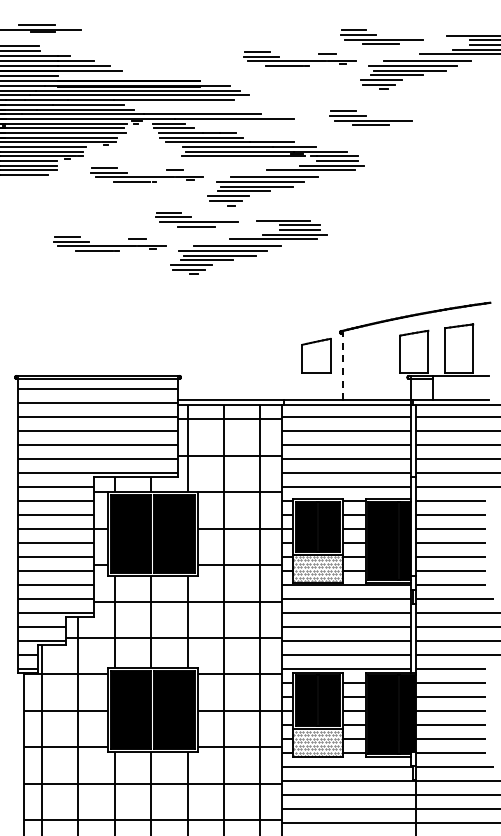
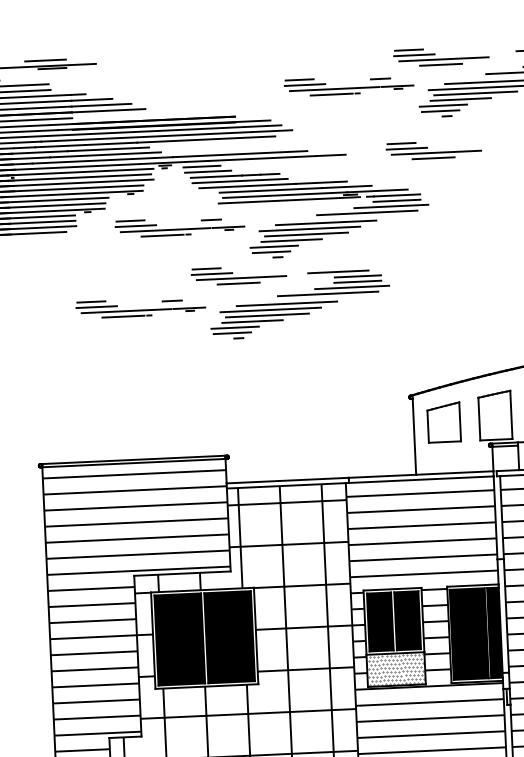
part: (316, 355) -> (444, 422), moved
line: (343, 366) -> (414, 436), dashed -> solid

